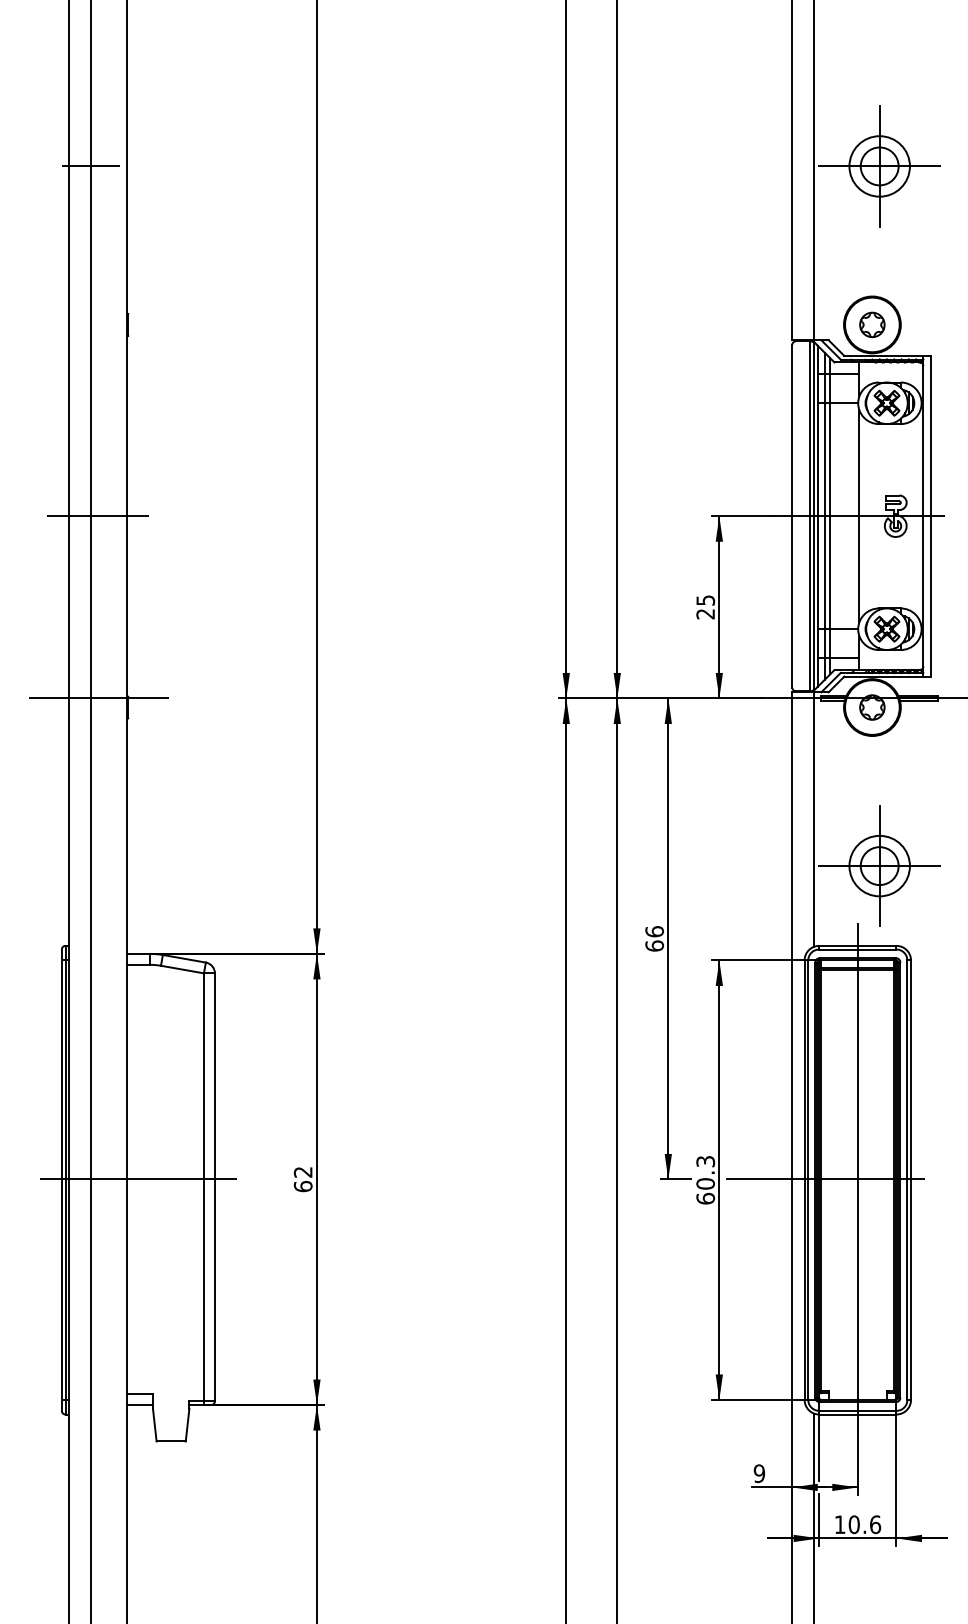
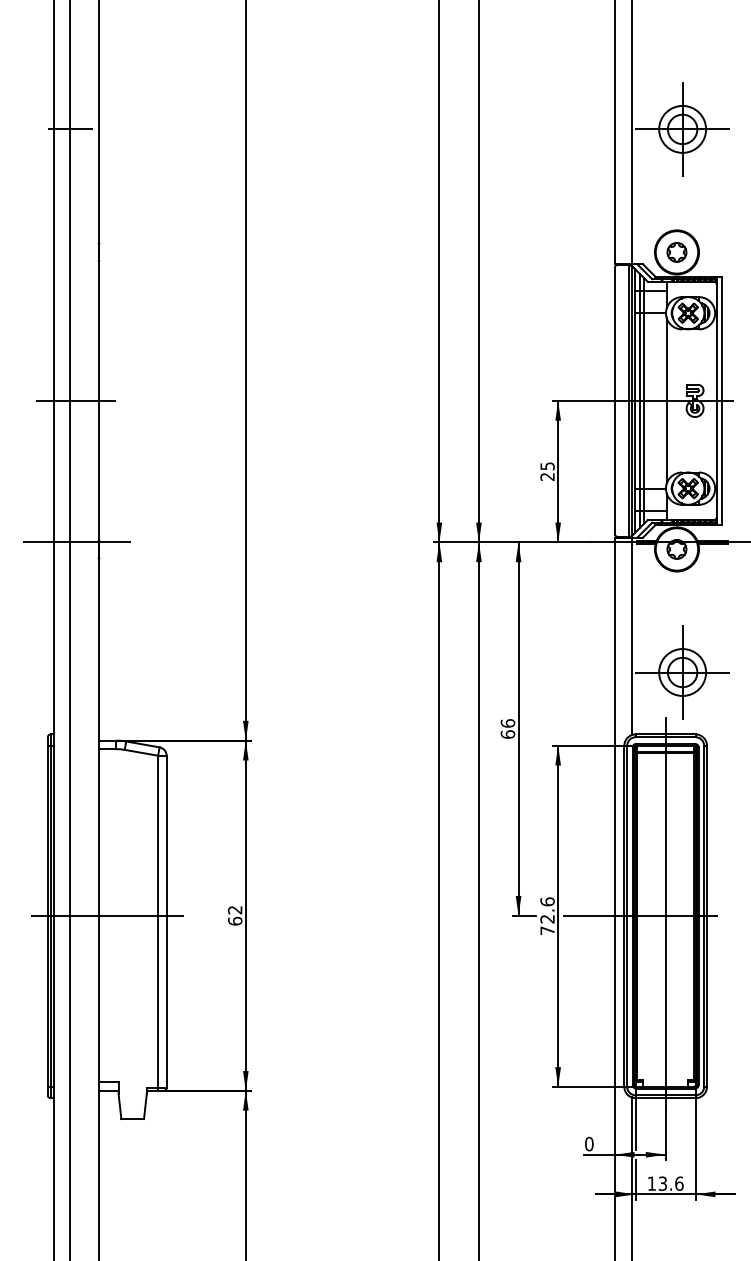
text: (705, 1179) -> (547, 915), 60.3 -> 72.6
text: (759, 1473) -> (589, 1143), 9 -> 0
text: (853, 1524) -> (662, 1183), 10.6 -> 13.6

